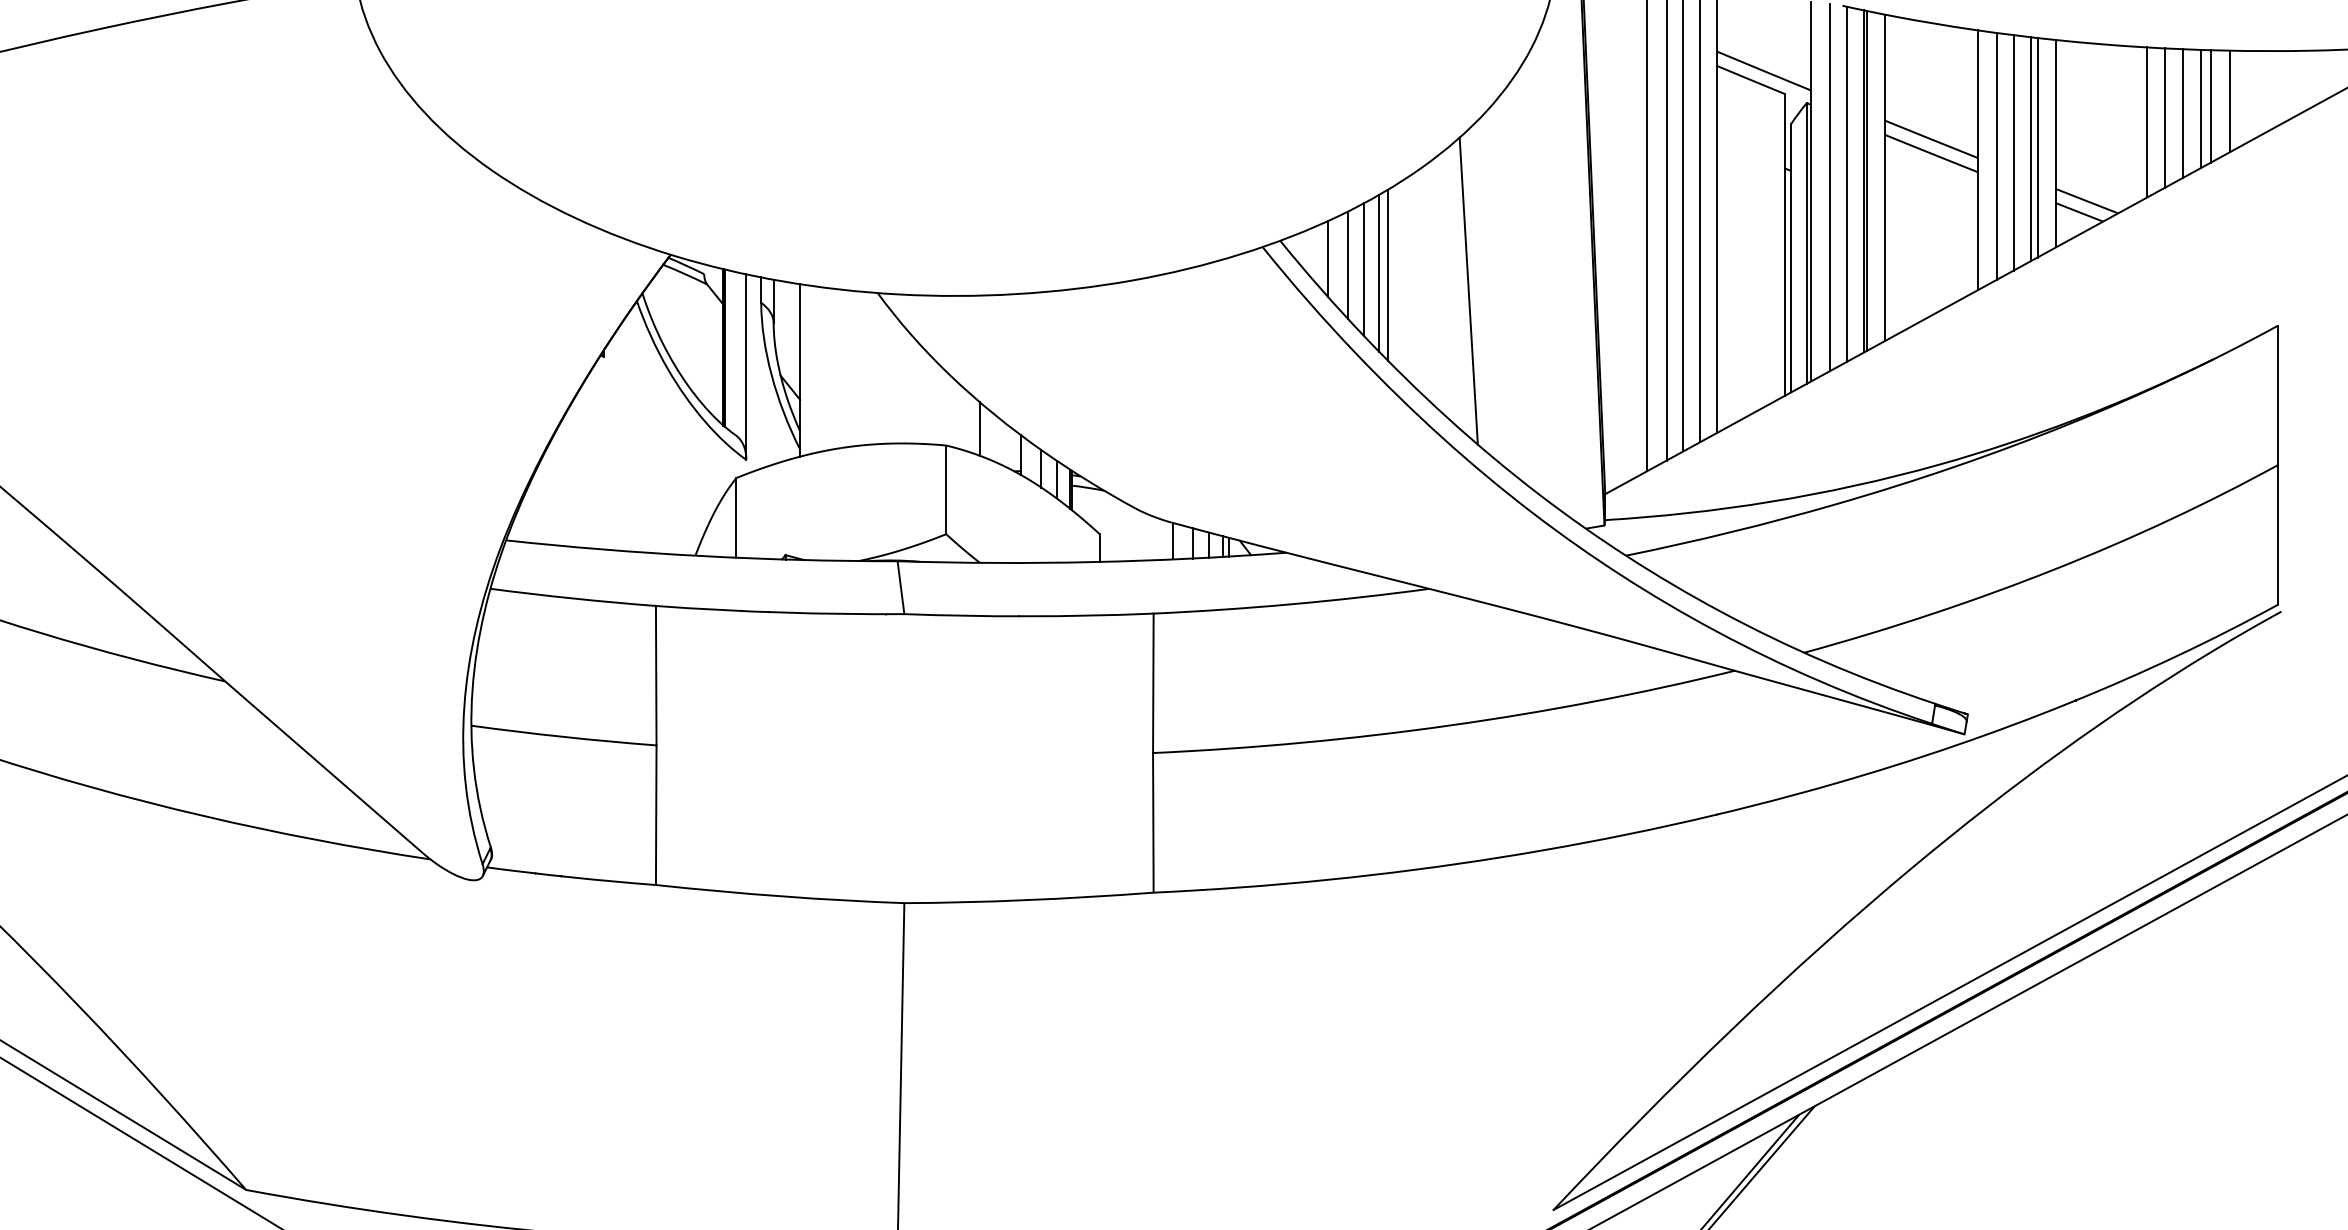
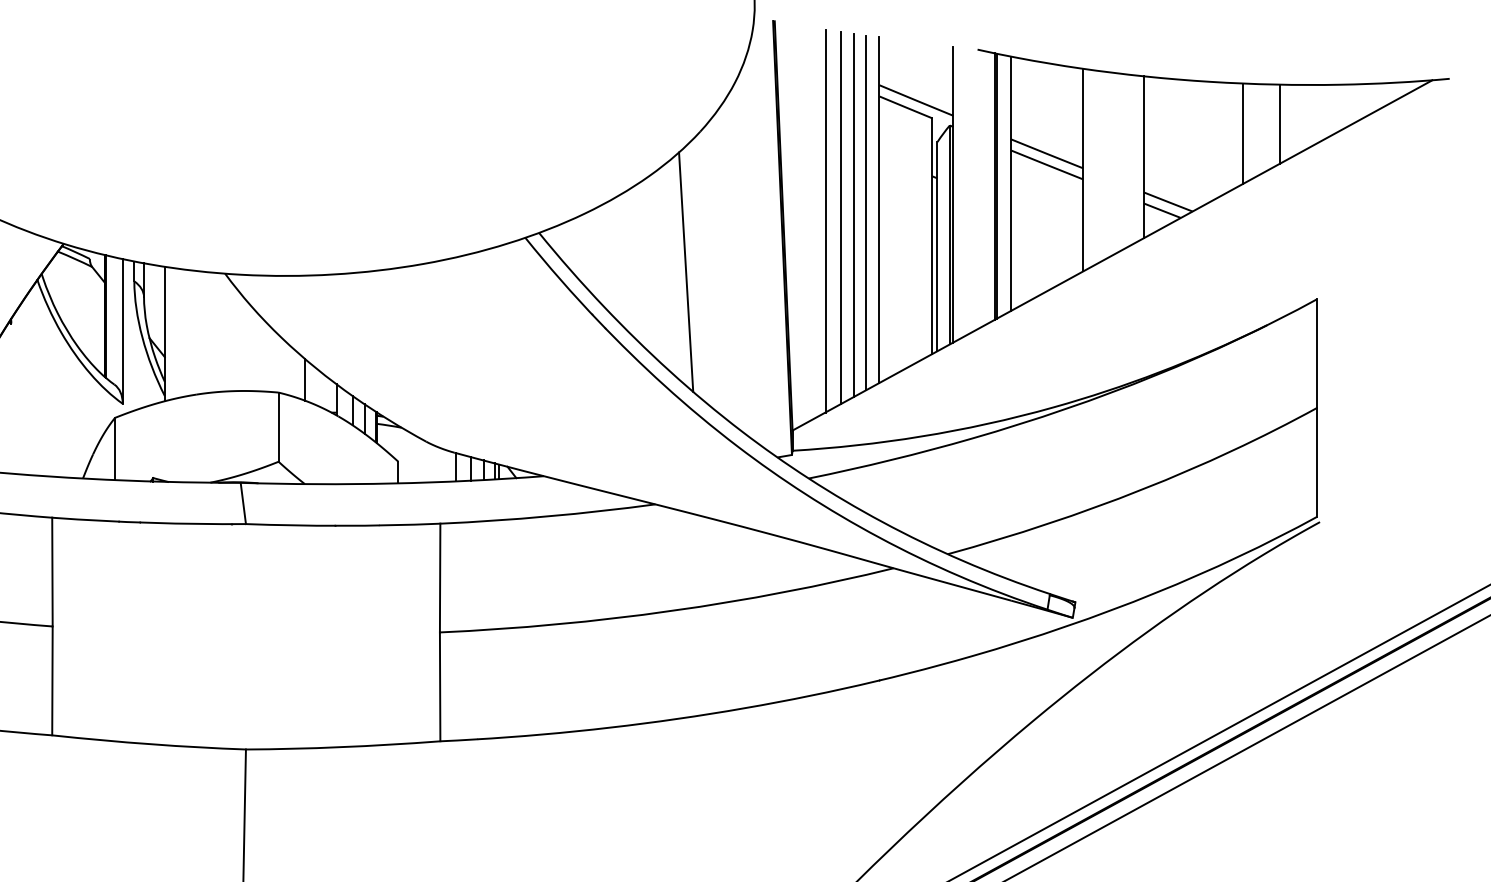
line: (2211, 106) -> (1265, 128), removed
line: (2201, 108) -> (1257, 129), removed
line: (2165, 117) -> (1229, 136), removed
line: (2147, 122) -> (1215, 140), removed
line: (2037, 147) -> (1129, 160), removed
line: (2031, 148) -> (1125, 160), removed
line: (2013, 152) -> (1110, 164), removed
line: (1996, 156) -> (1097, 167), removed
line: (1847, 183) -> (981, 188), removed
line: (1830, 187) -> (968, 191), removed
line: (1328, 259) -> (576, 247), removed
line: (1348, 265) -> (592, 252), removed
line: (1364, 269) -> (604, 255), removed
line: (1379, 272) -> (616, 257), removed
line: (1388, 275) -> (623, 259), removed

